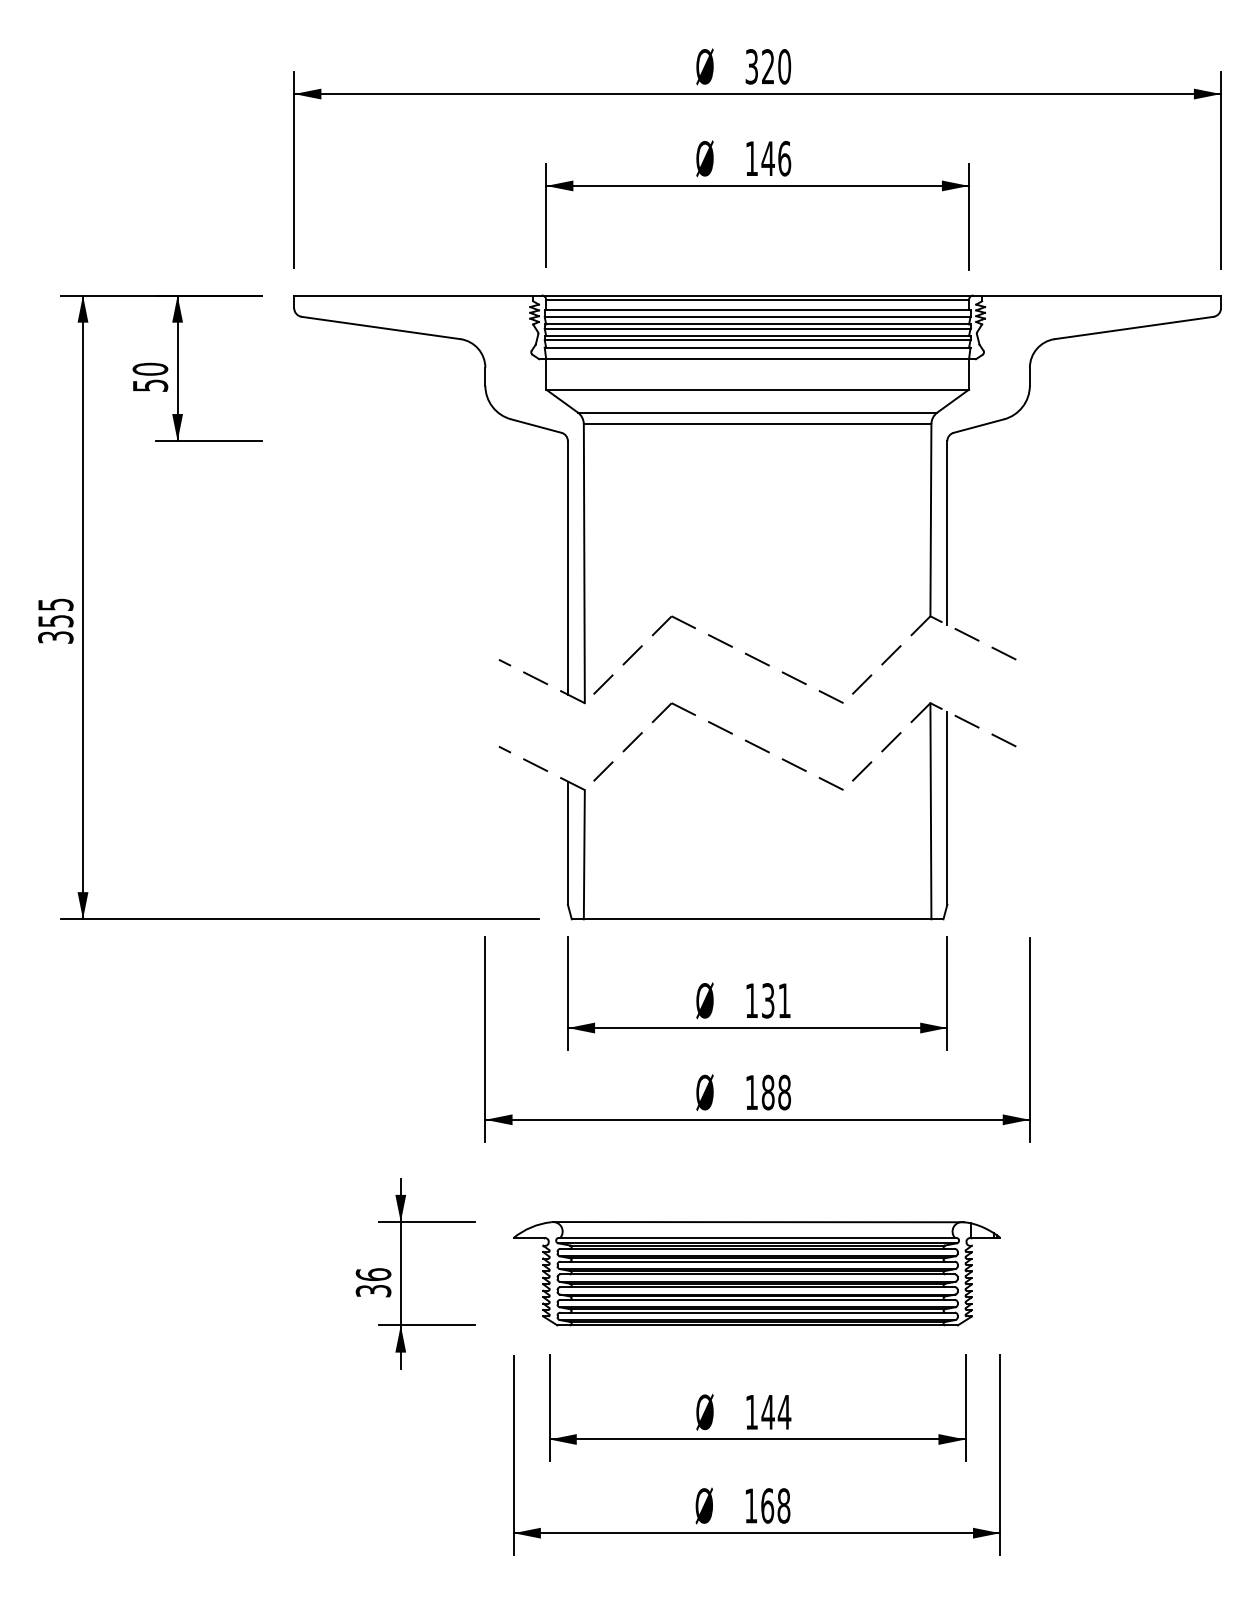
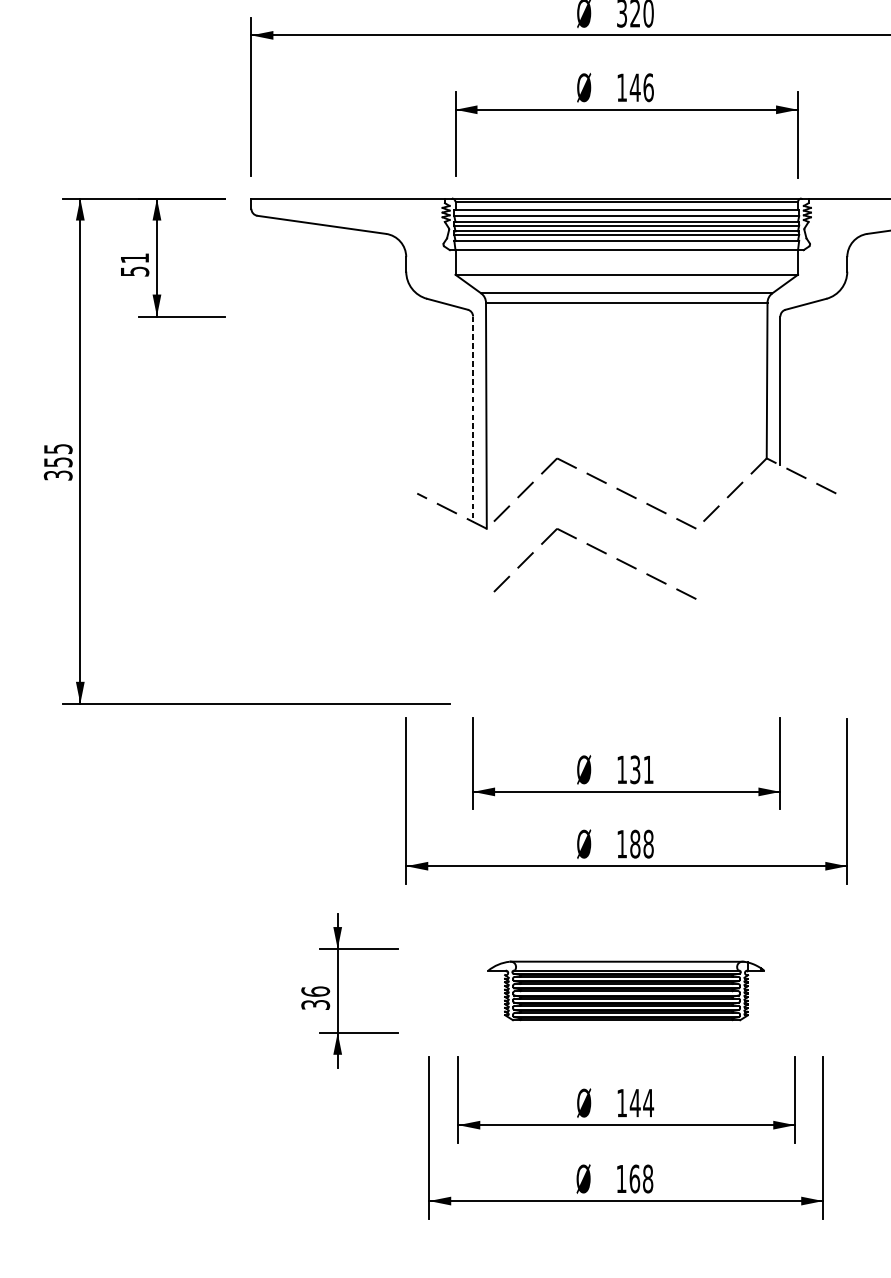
text: (150, 368) -> (134, 257), 50 -> 51
line: (567, 567) -> (472, 418), solid -> dashed
part: (852, 781) -> (703, 592), removed
part: (756, 1273) -> (625, 990), size x0.7

